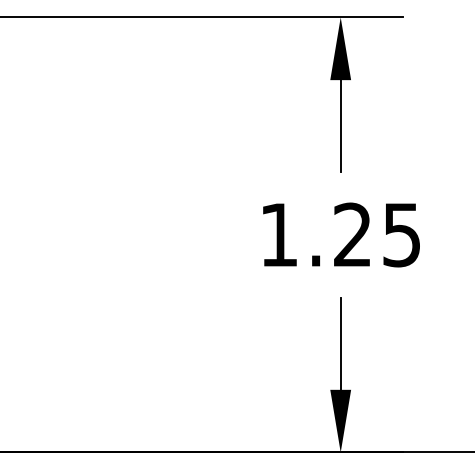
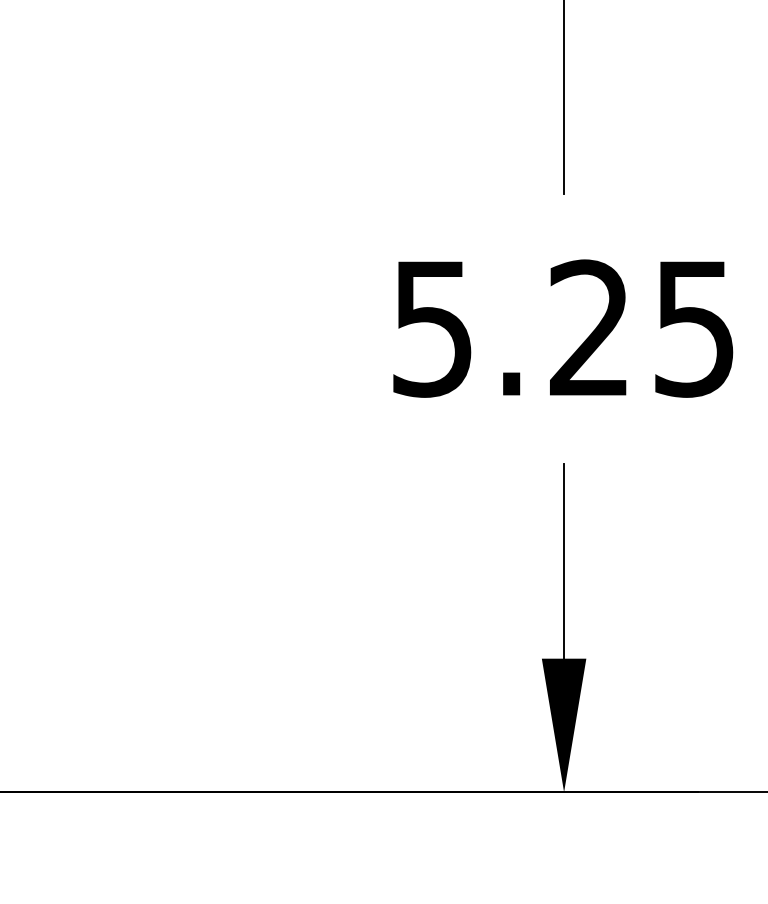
text: (278, 235) -> (431, 329), 1.25 -> 5.25

